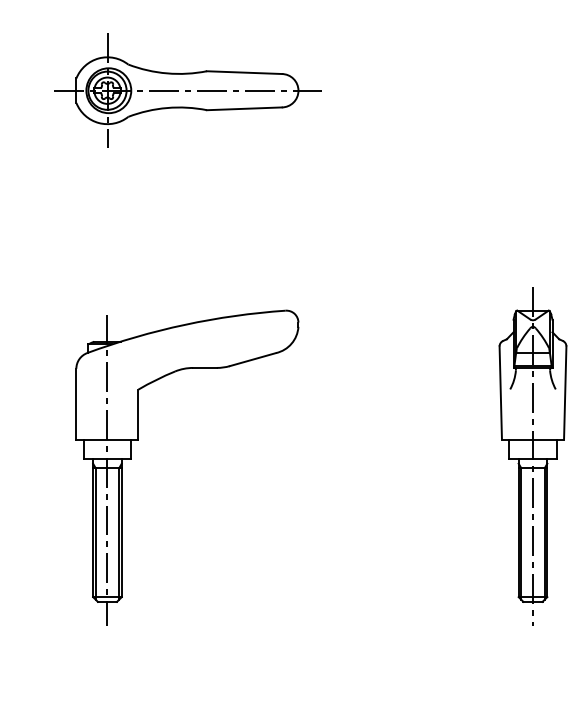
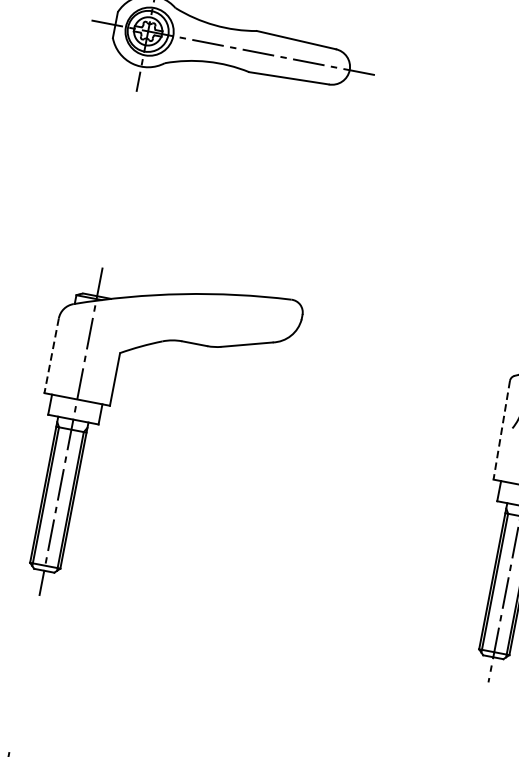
line: (500, 392) -> (501, 429), solid -> dashed
line: (76, 404) -> (51, 356), solid -> dashed

